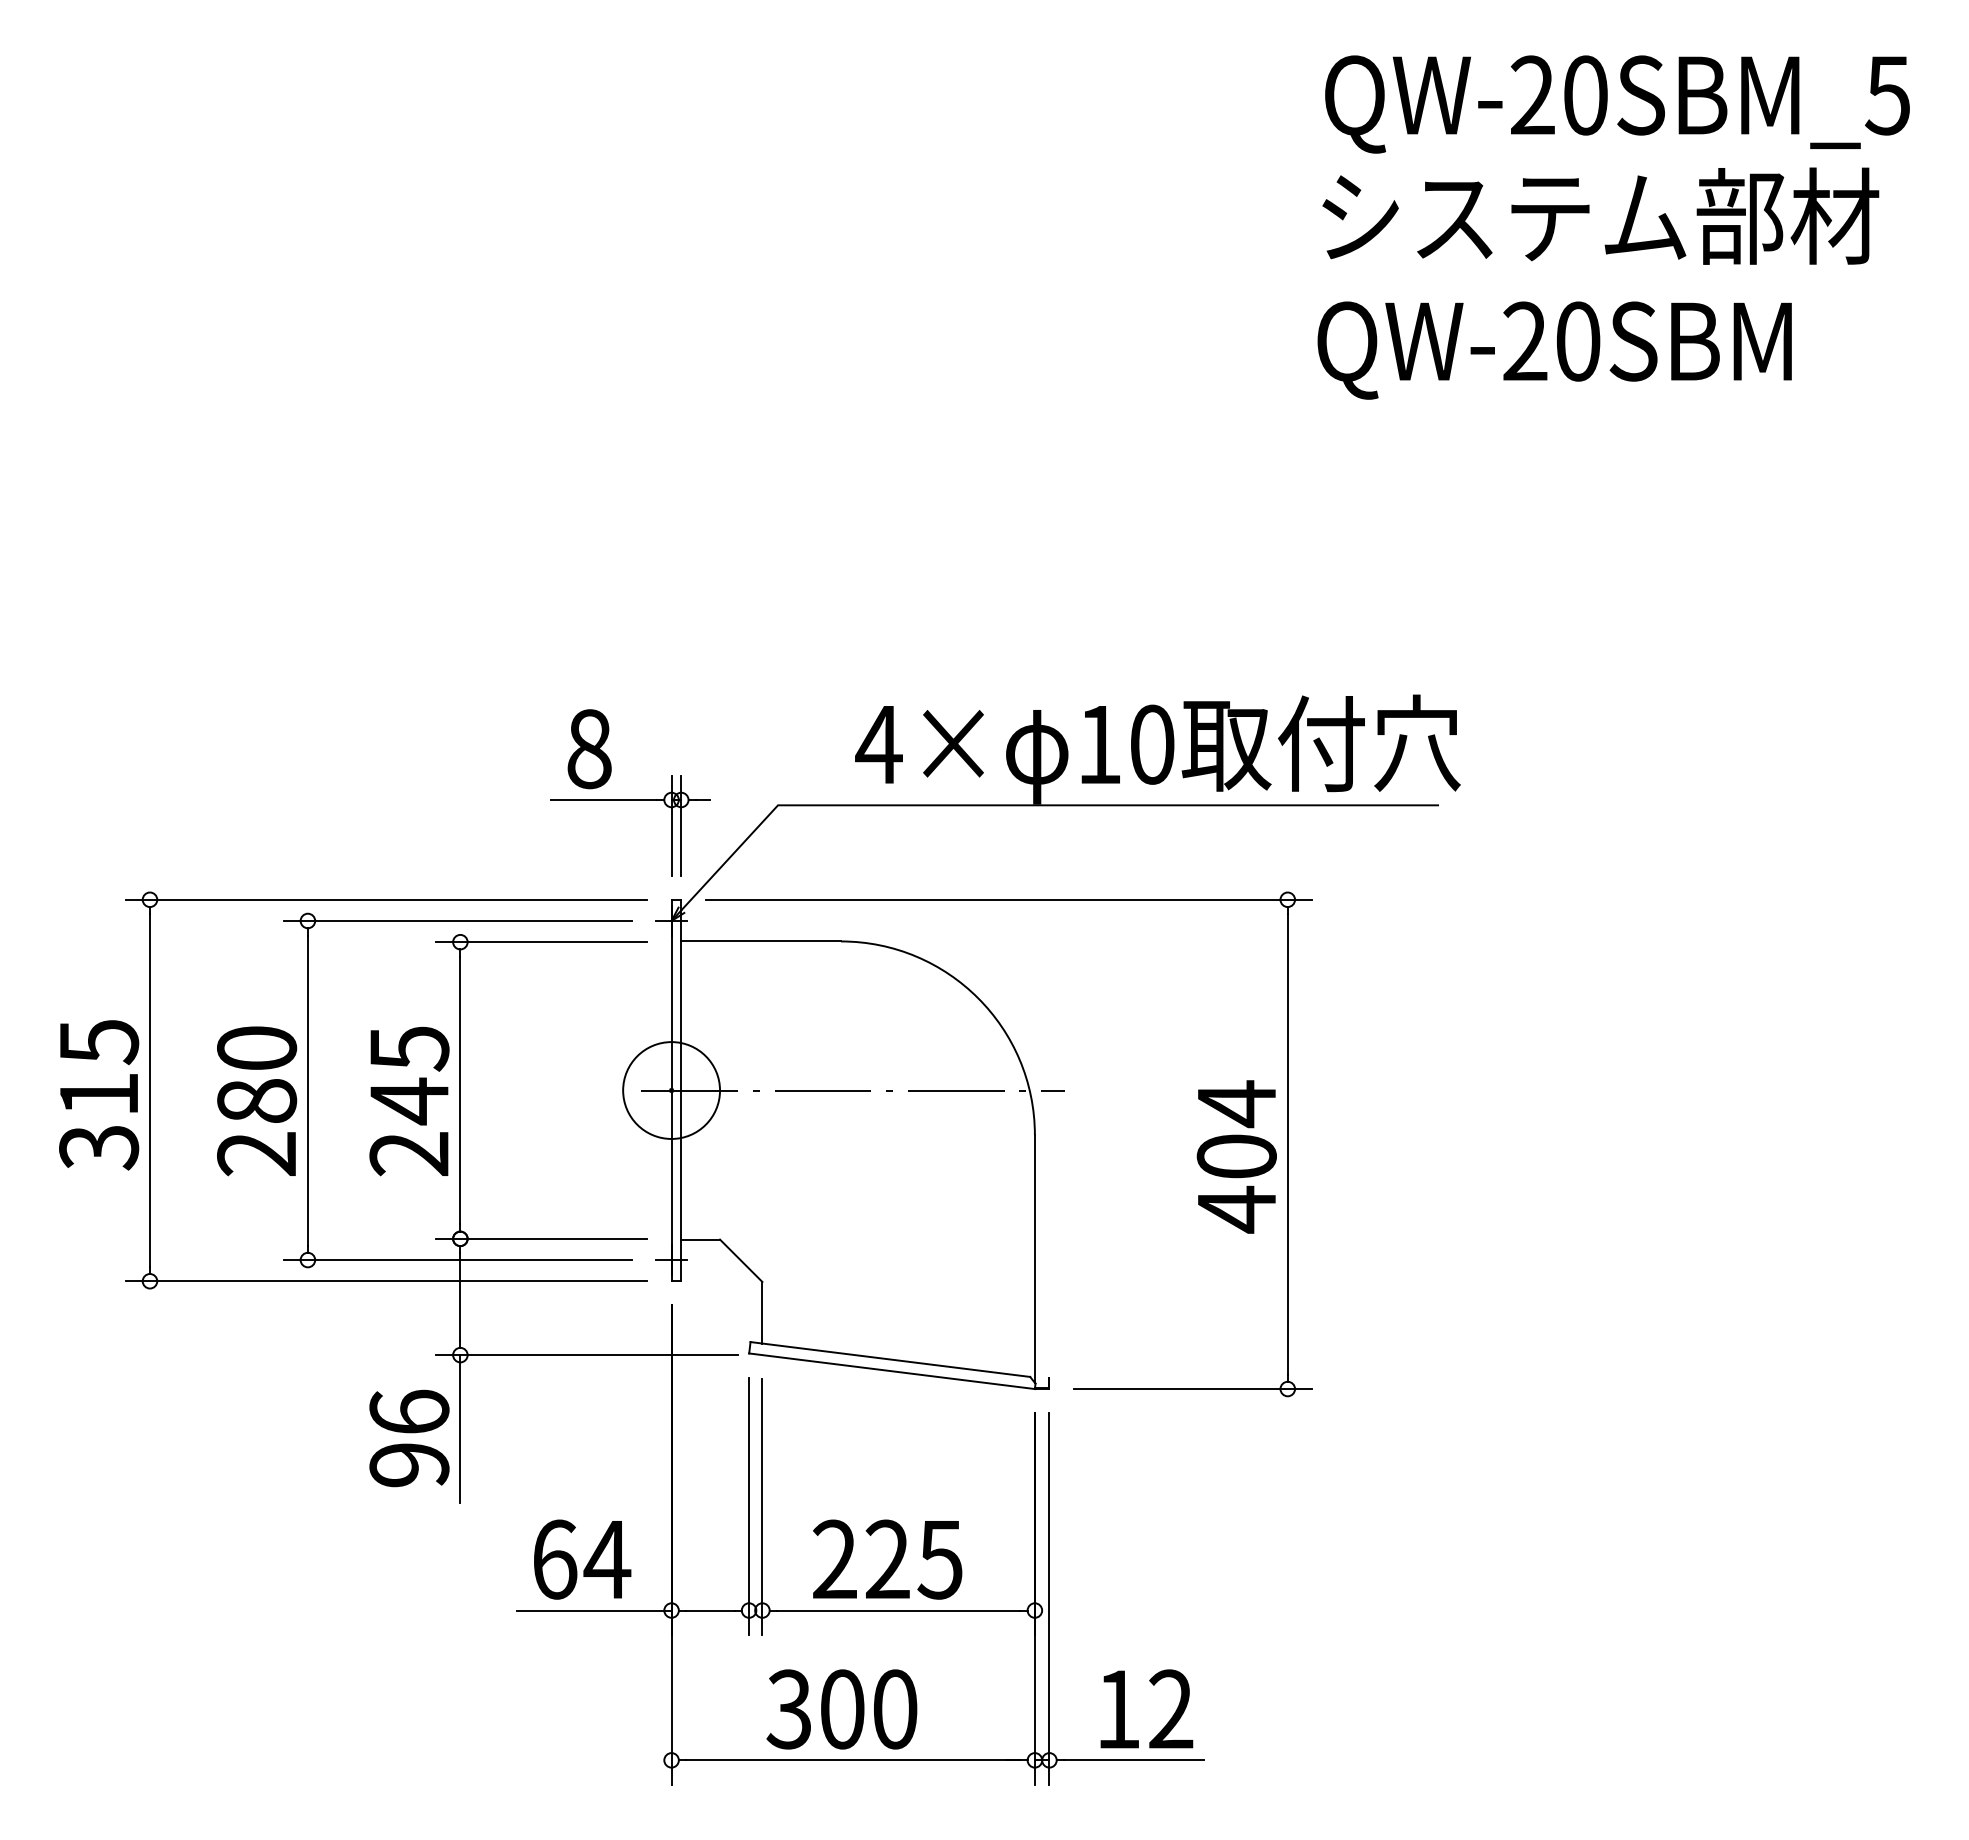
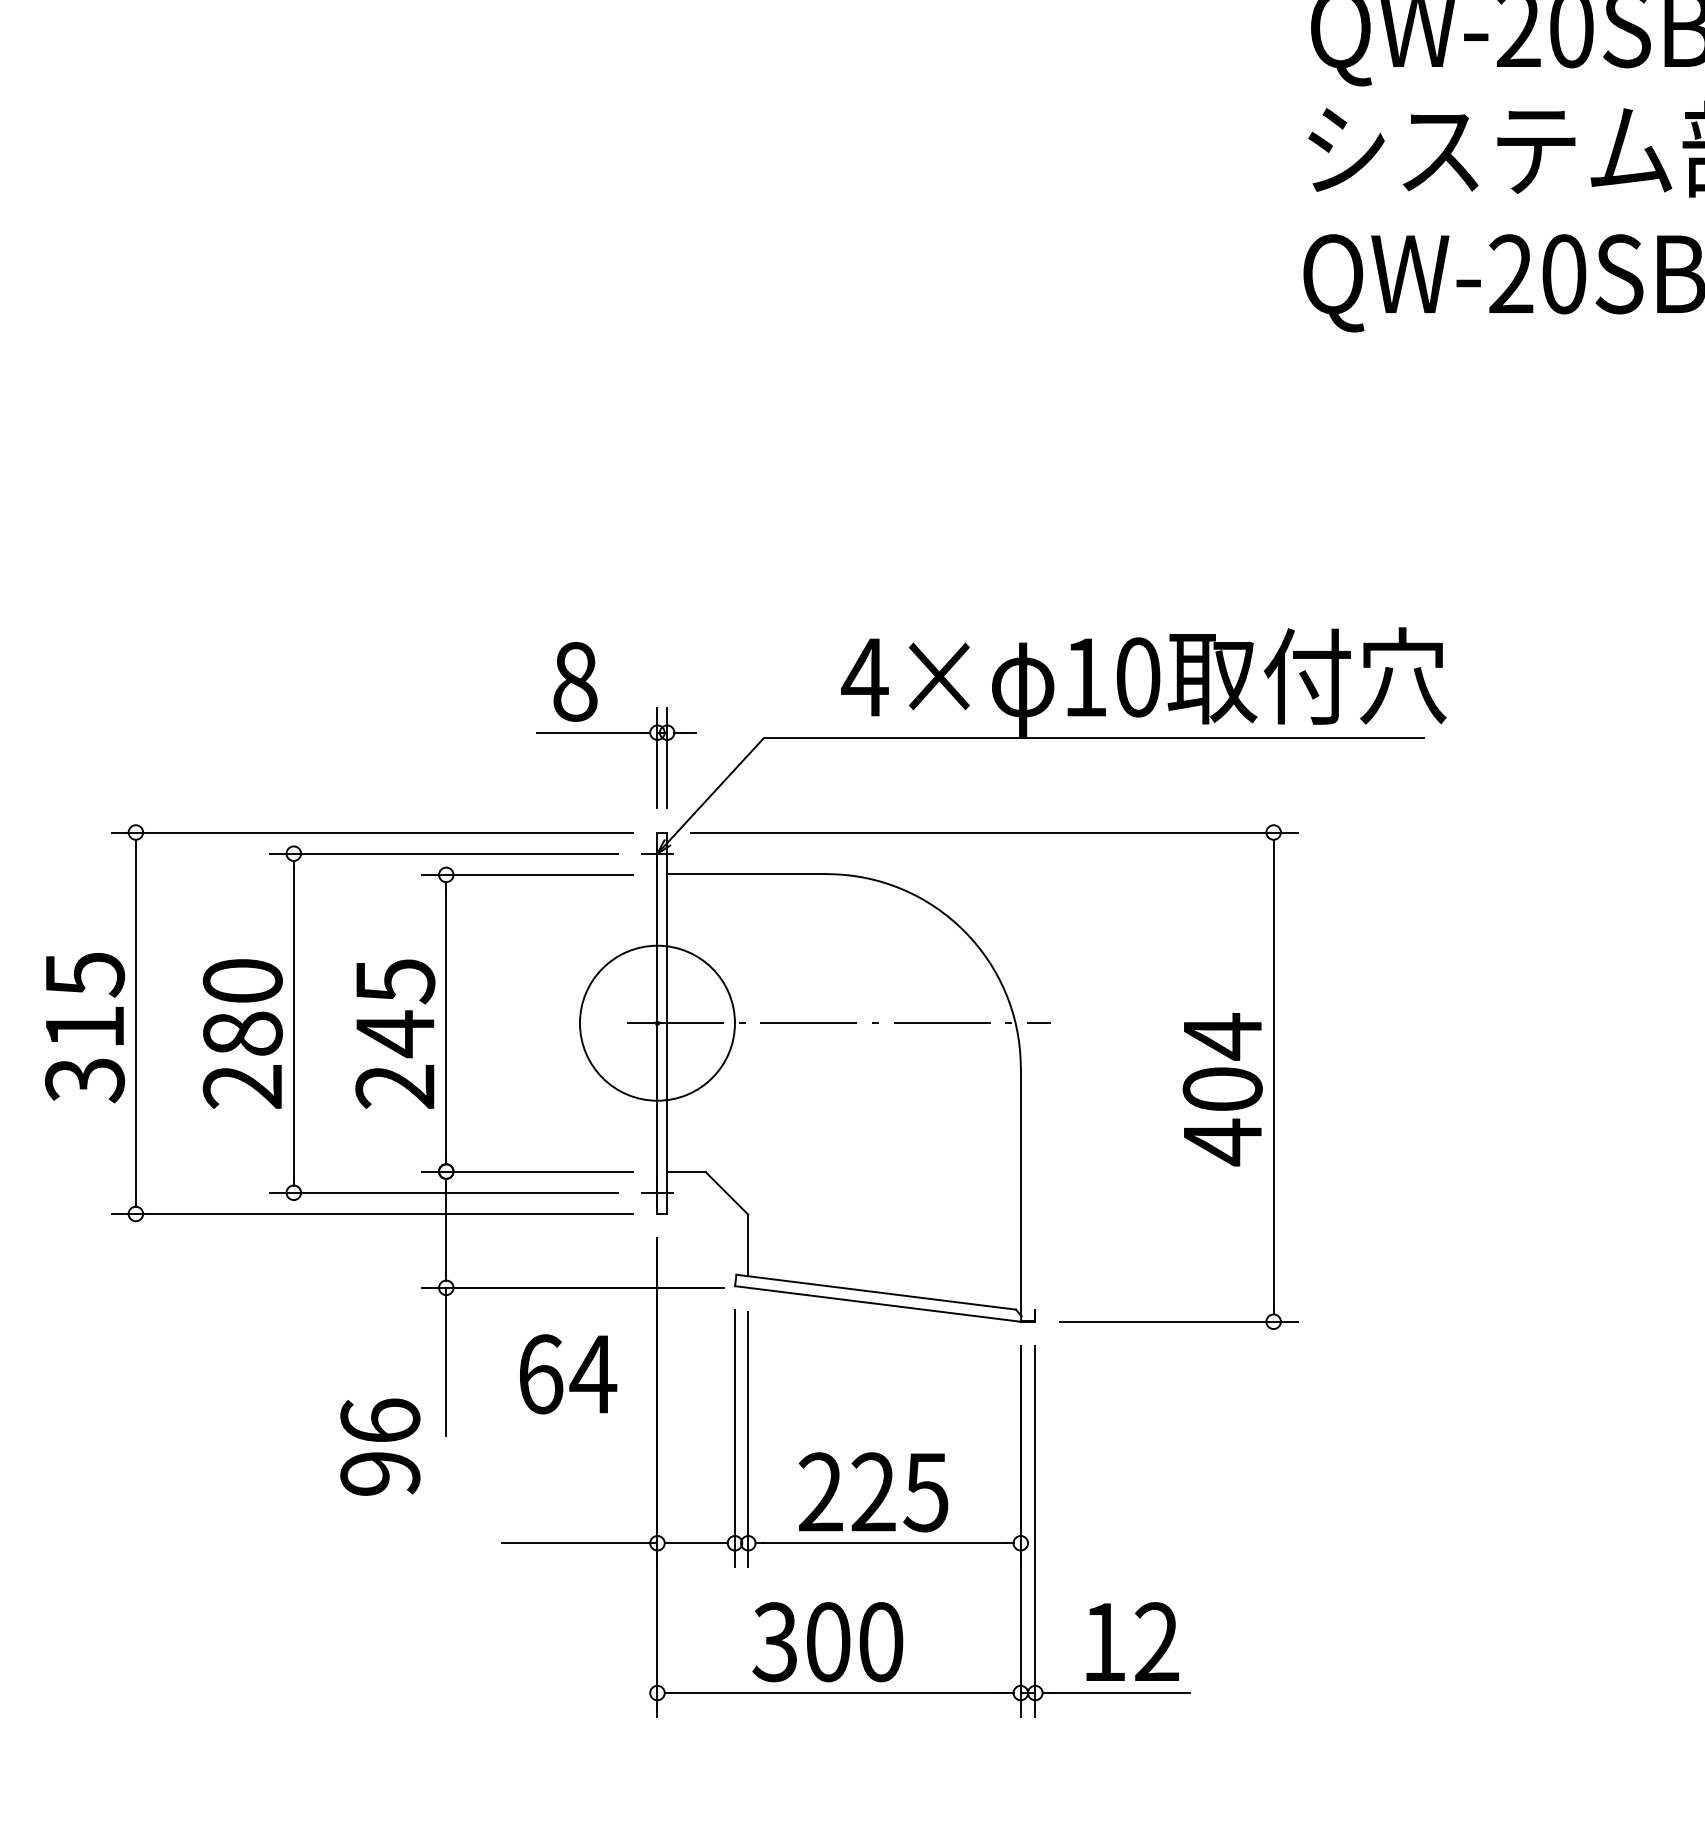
circle: (671, 1090) -> (657, 1023), size x1.6
text: (409, 1438) -> (380, 1447), moved
text: (582, 1559) -> (568, 1374), moved

